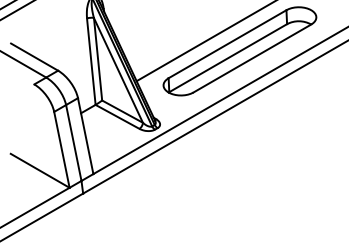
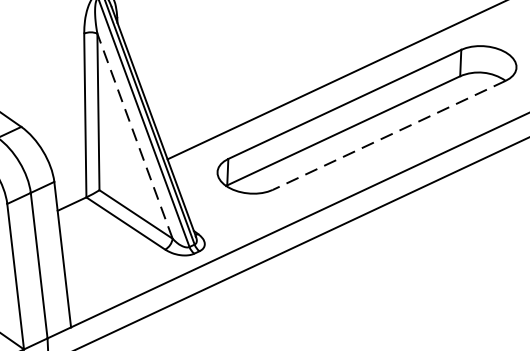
line: (251, 58) -> (387, 135), solid -> dashed
line: (118, 70) -> (135, 136), solid -> dashed

